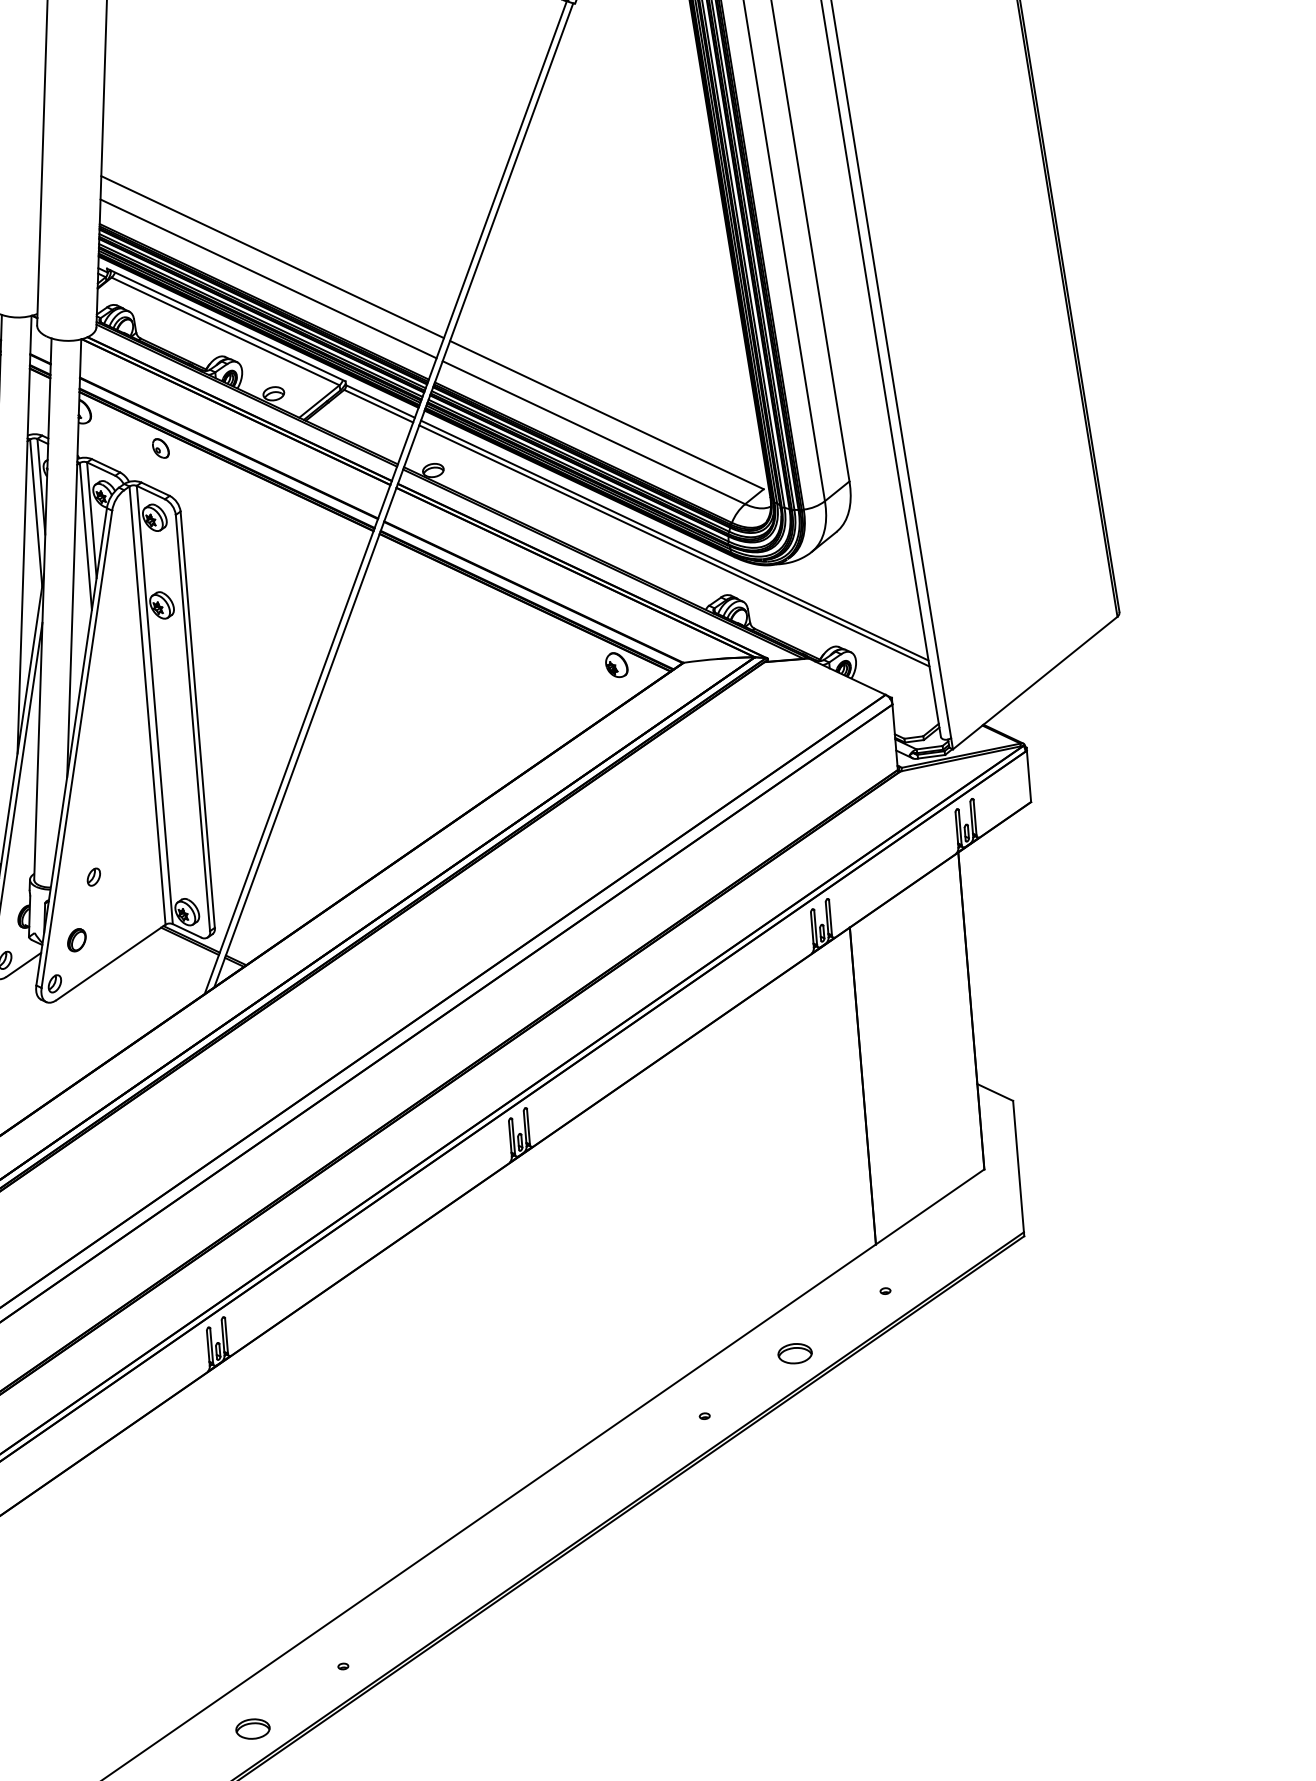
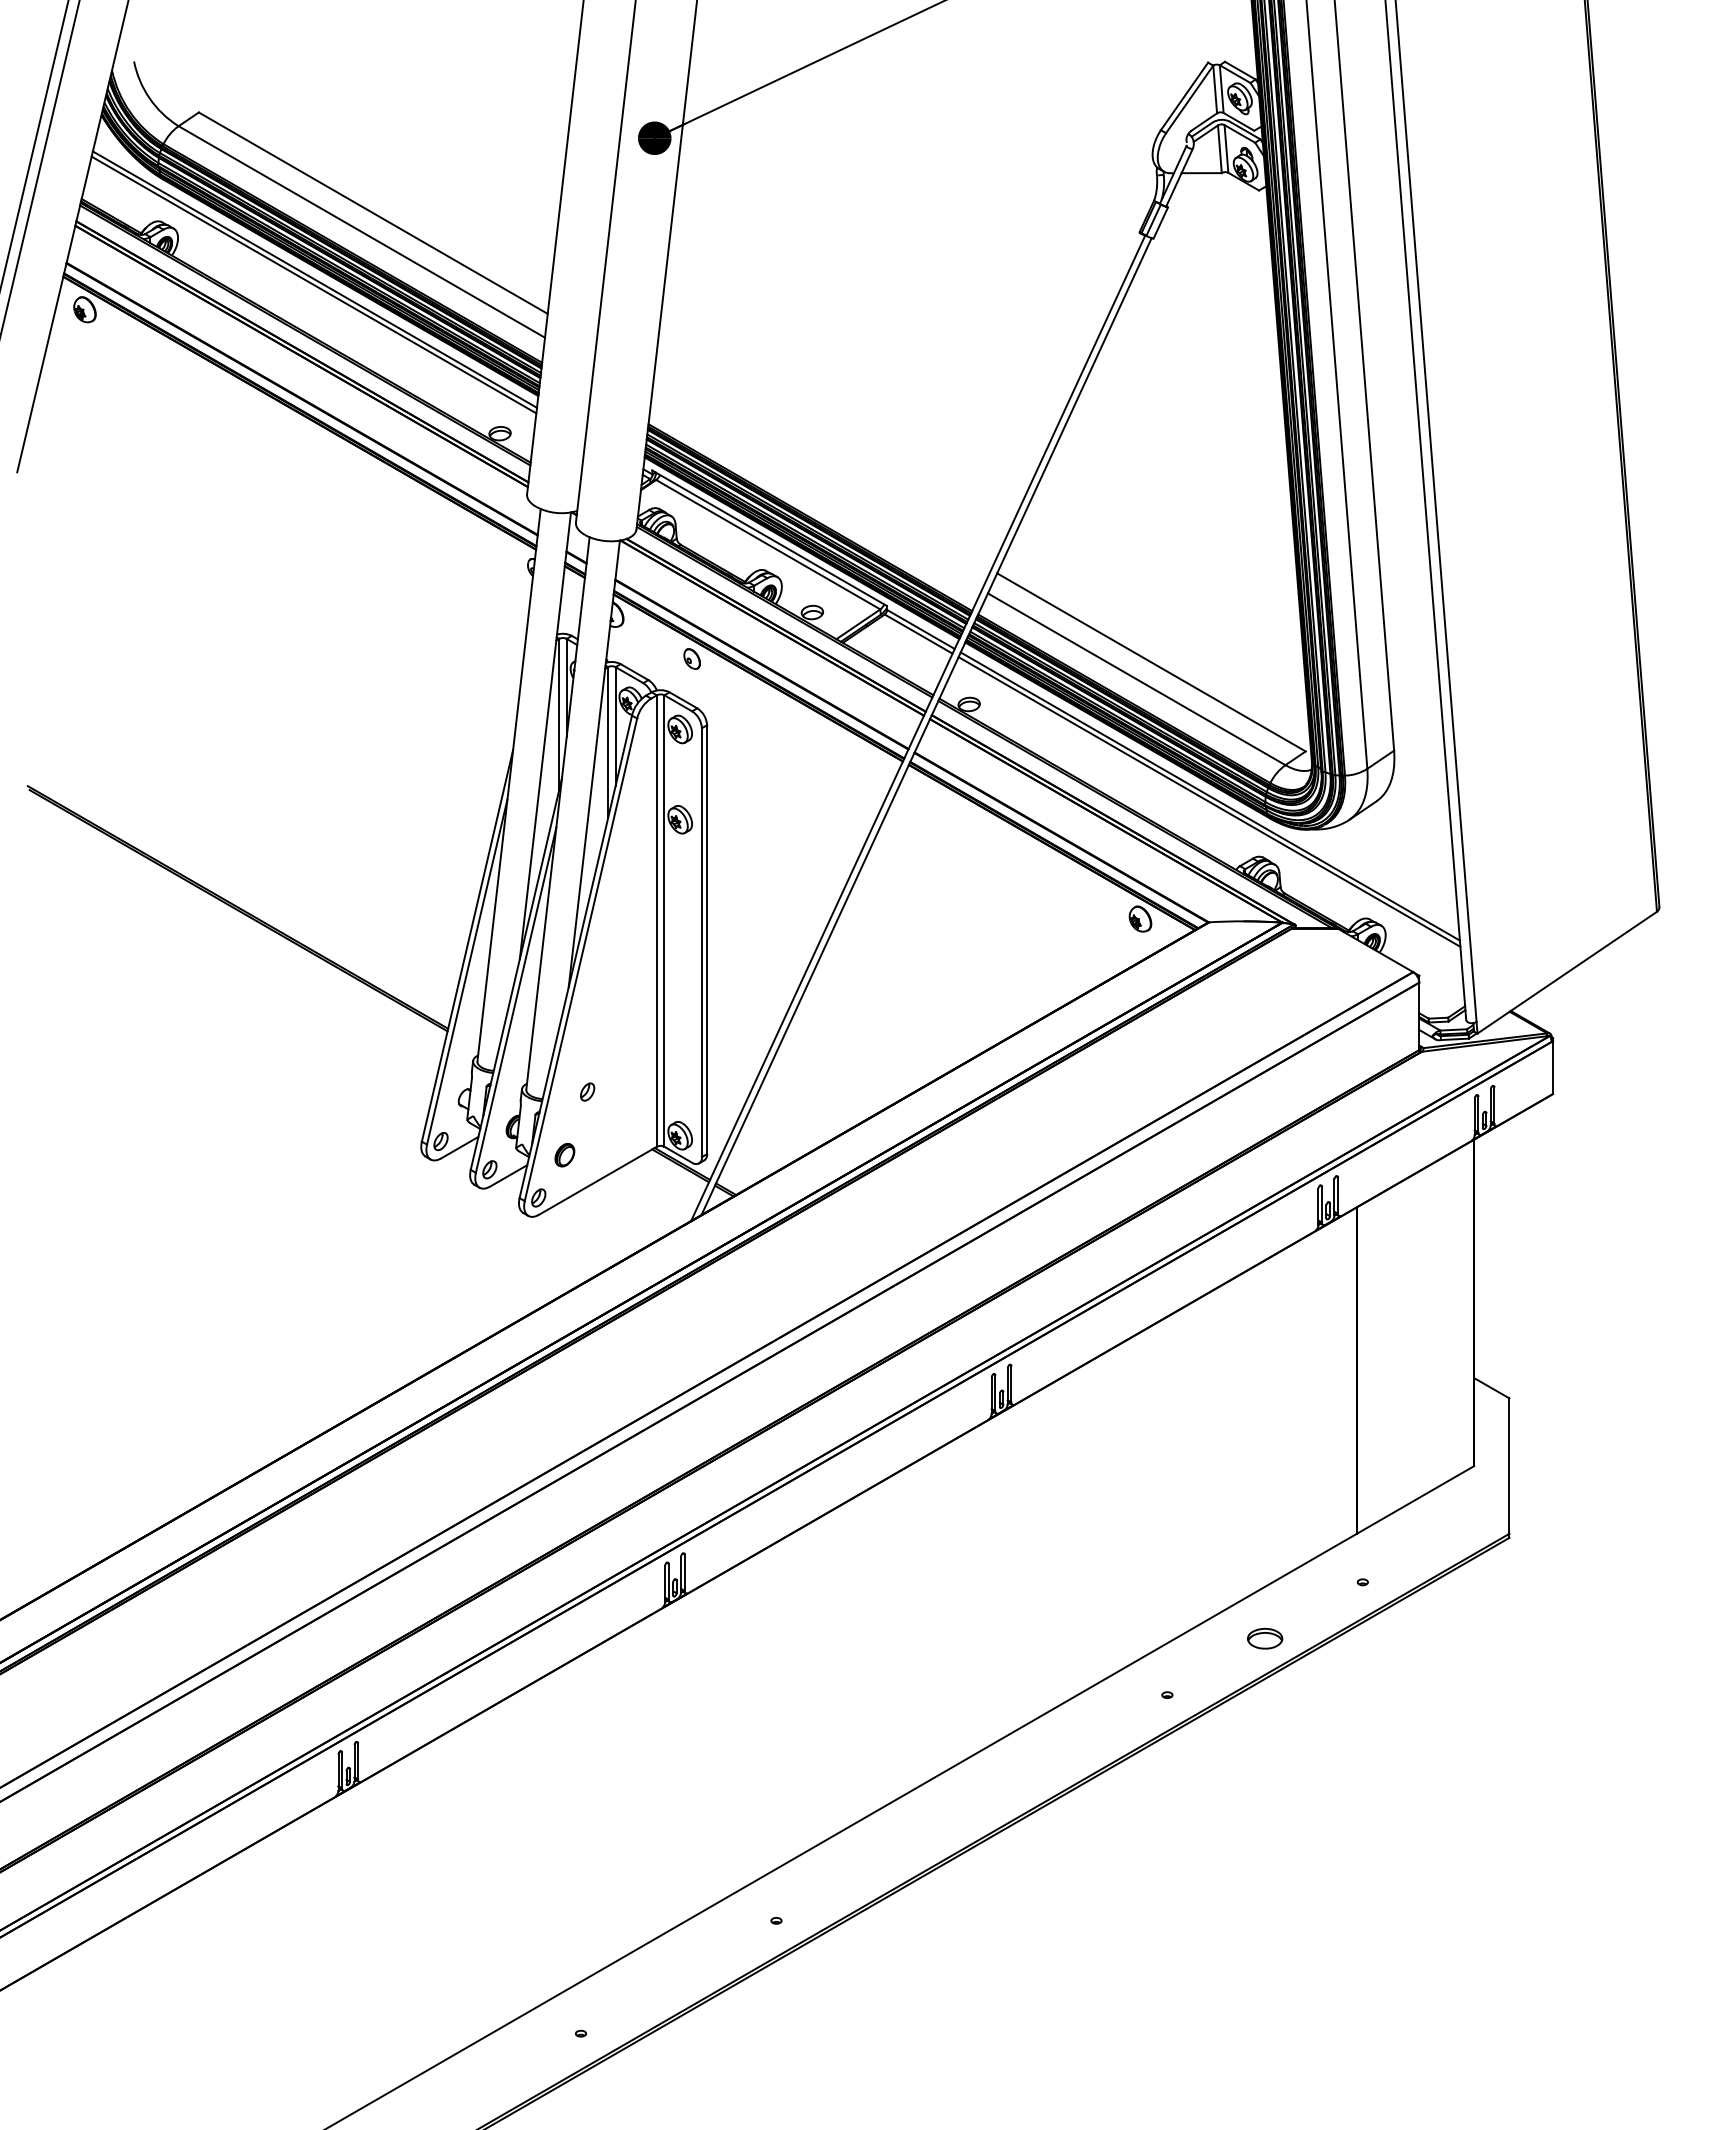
line: (272, 257) -> (822, 472), removed
line: (268, 278) -> (816, 494), removed
part: (252, 1729) -> (678, 1977), removed

